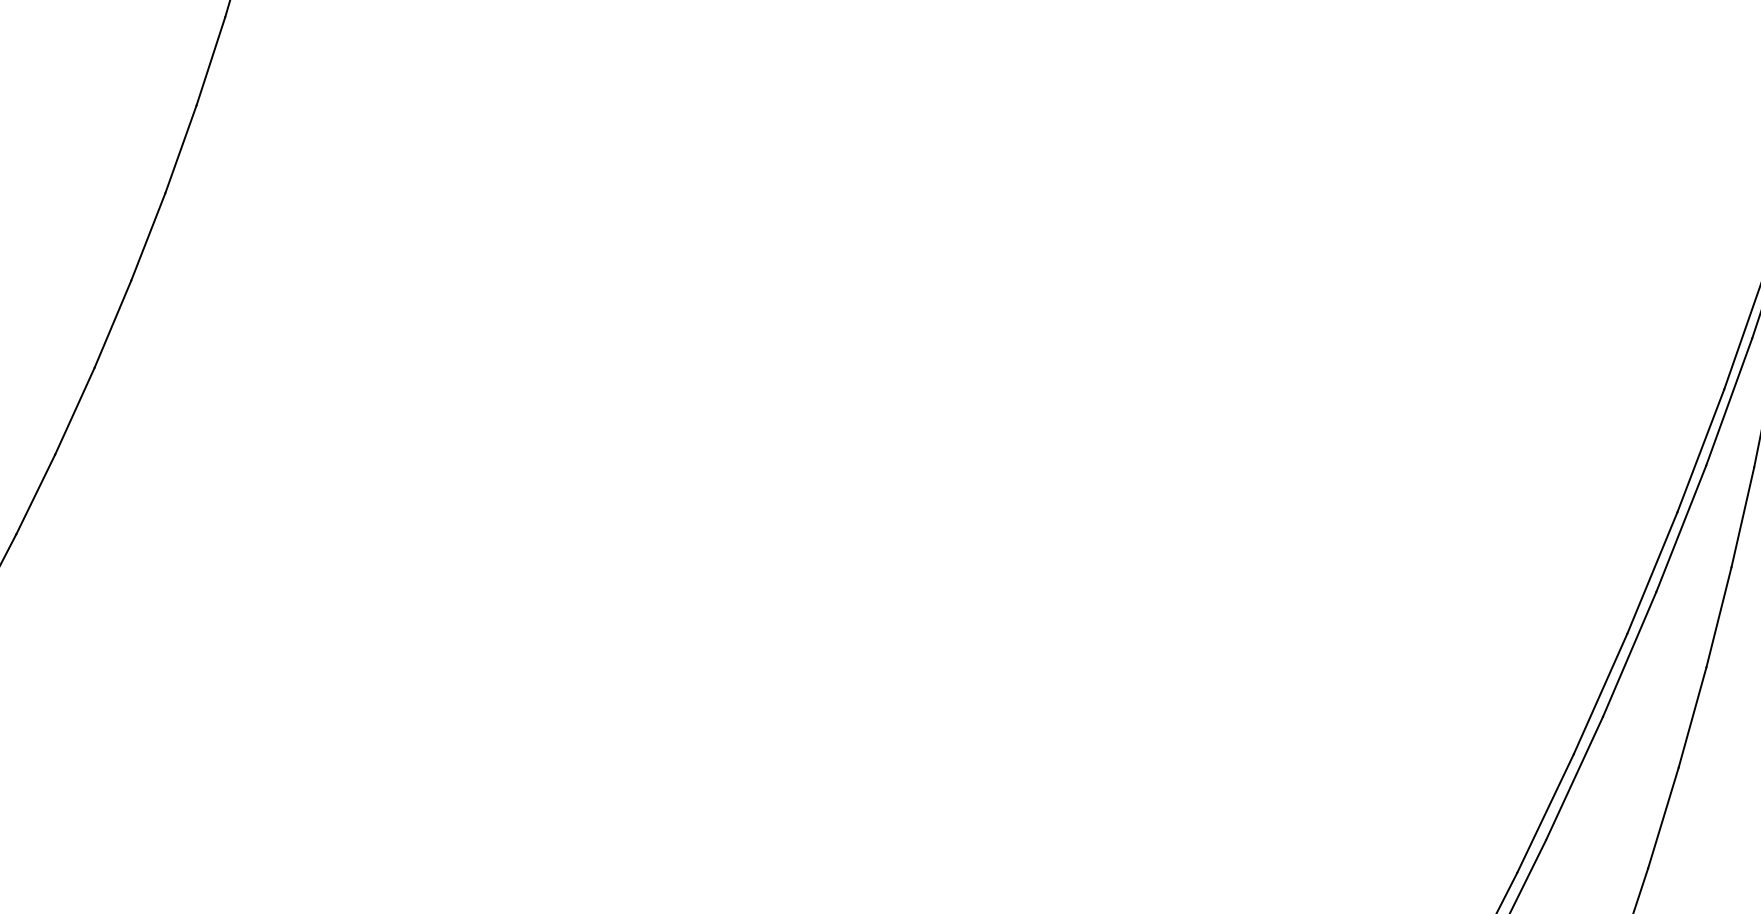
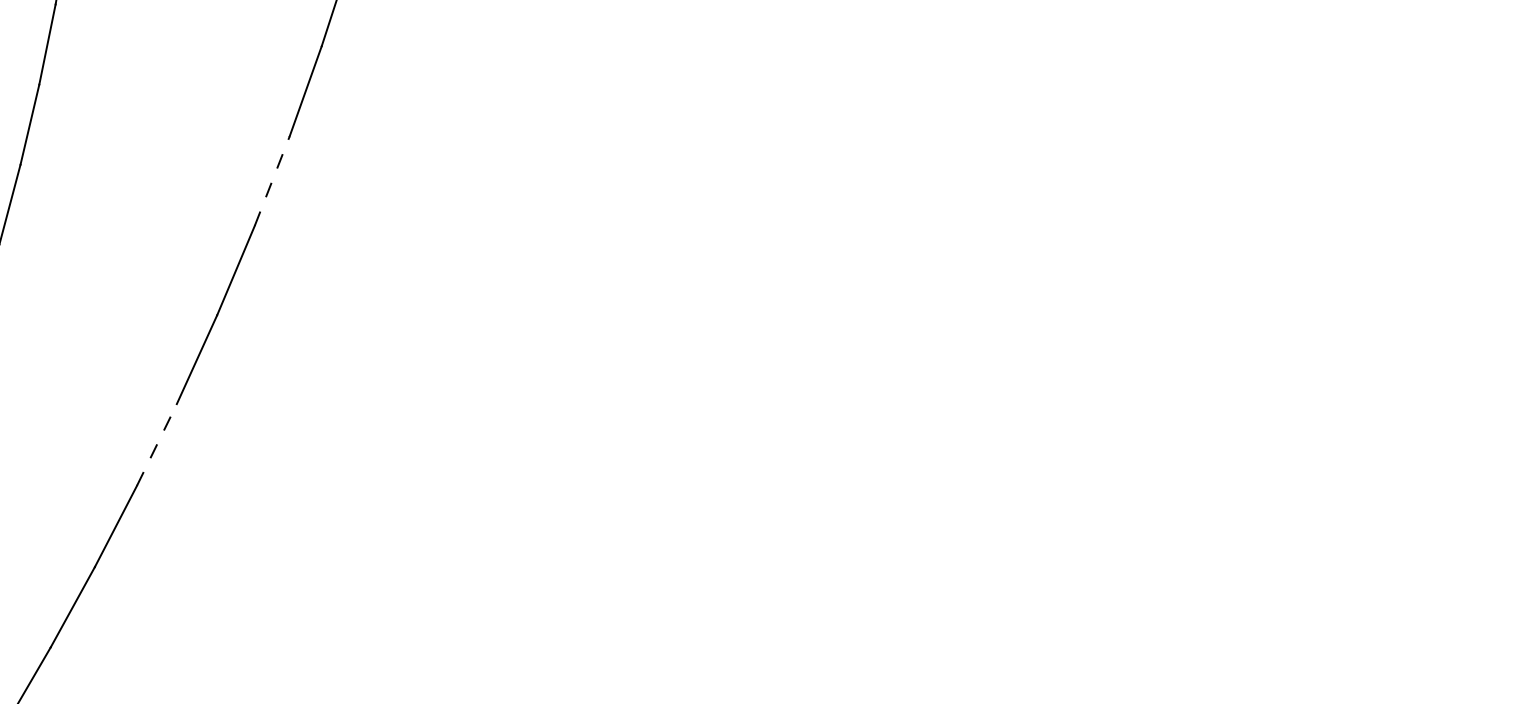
line: (148, 237) -> (272, 181), solid -> dashed
line: (36, 493) -> (157, 444), solid -> dashed

